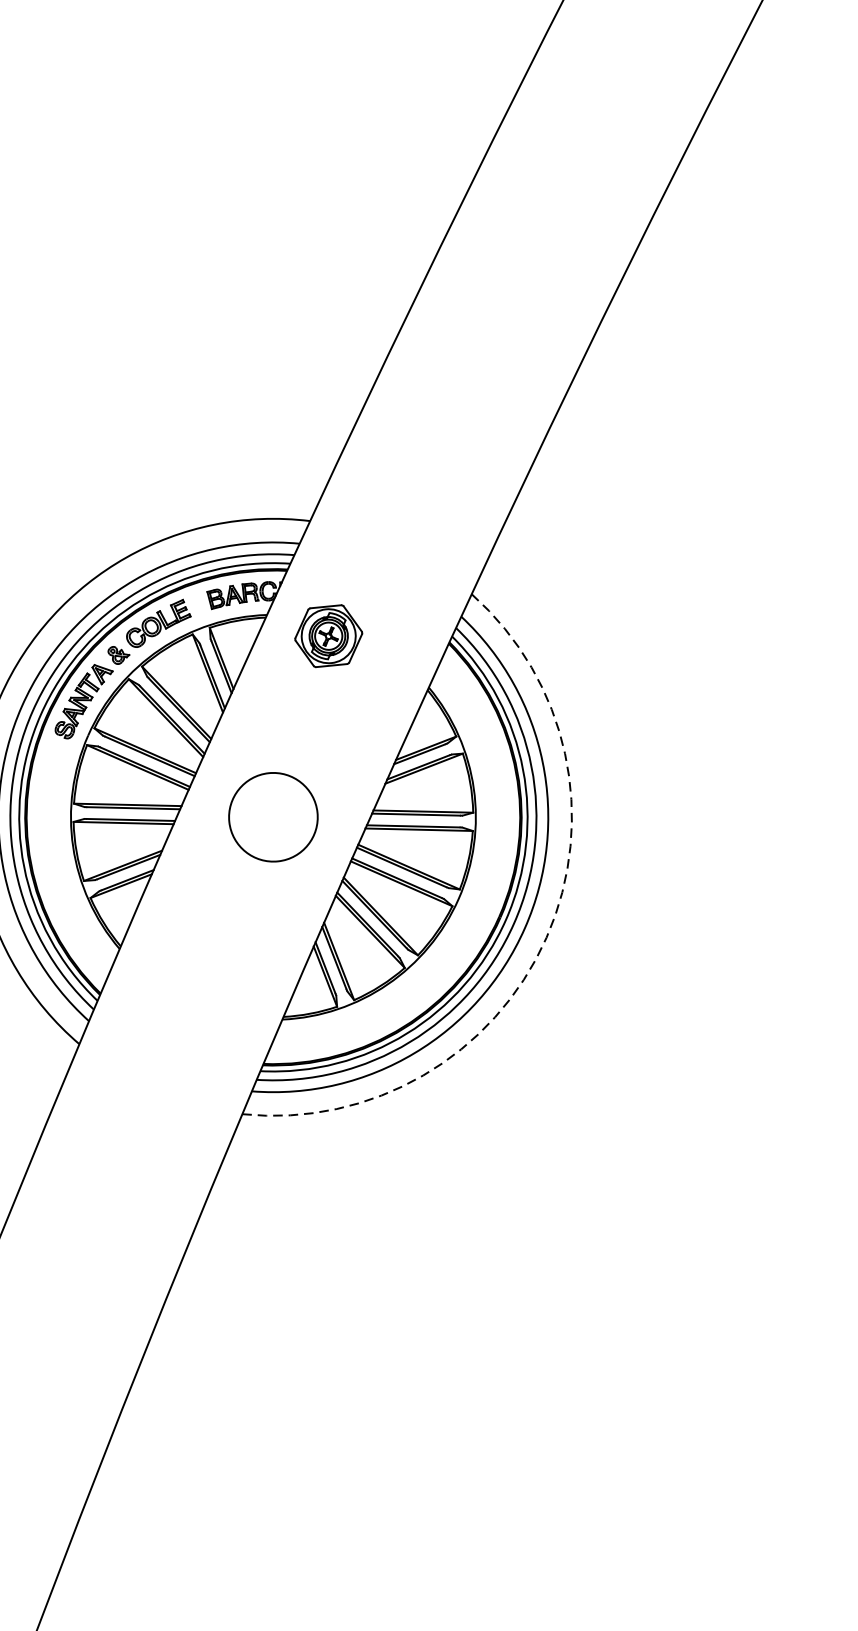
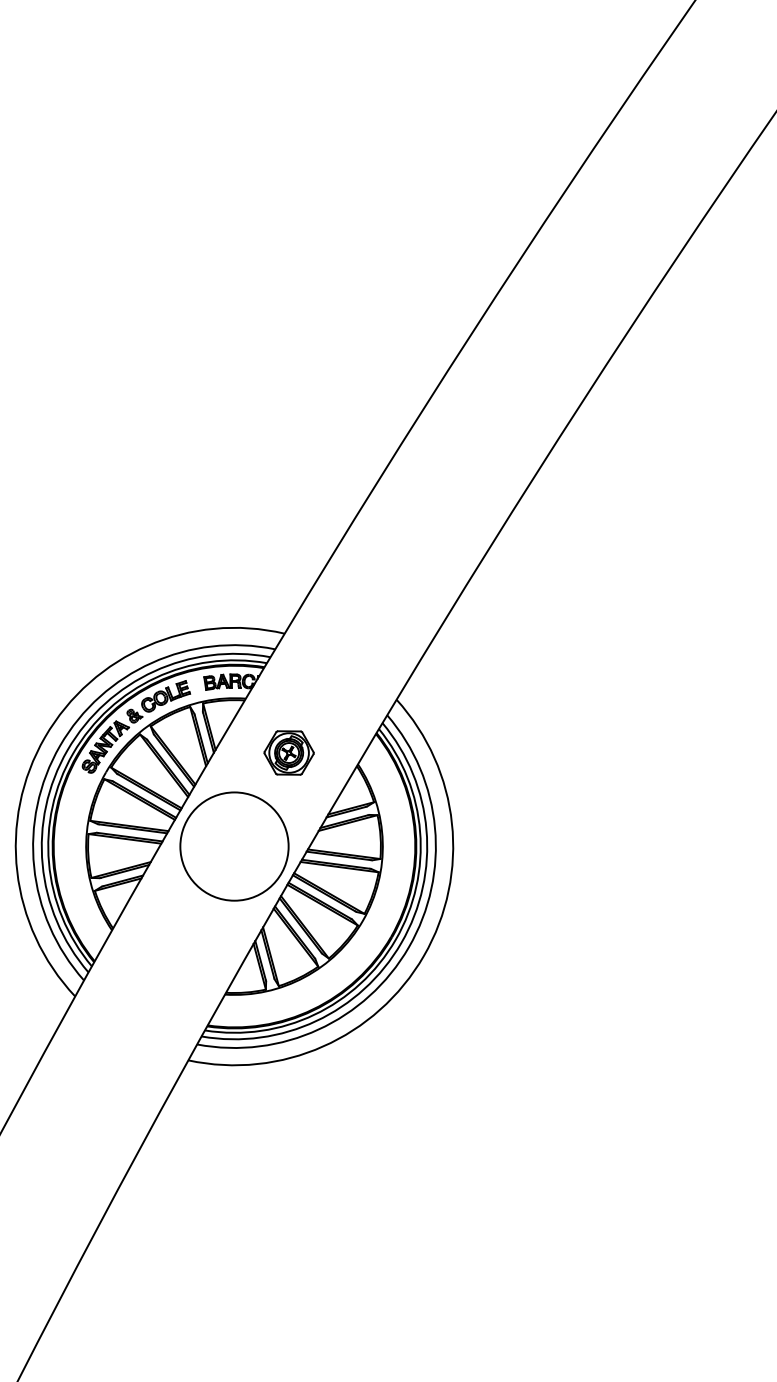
part: (327, 635) -> (288, 752), moved
circle: (273, 817) -> (234, 846), size x1.67
arc: (545, 937) -> (423, 955), dashed -> solid

